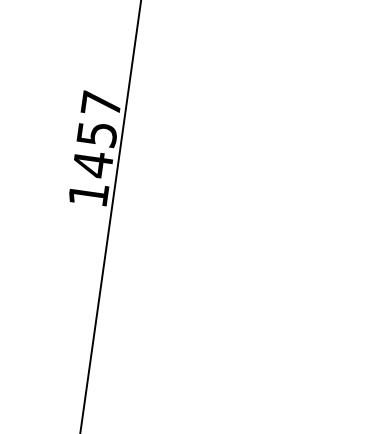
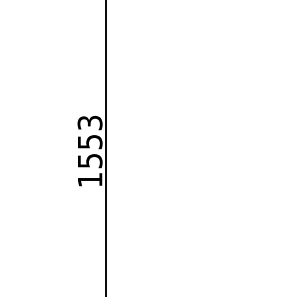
text: (96, 133) -> (89, 141), 1457 -> 1553

